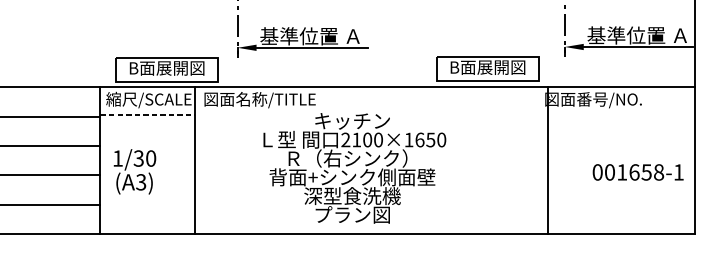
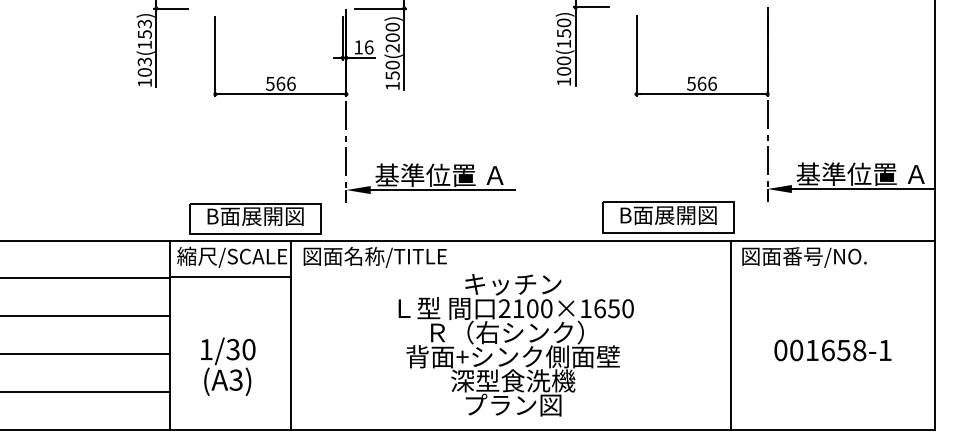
line: (147, 114) -> (230, 276), dashed -> solid
line: (547, 160) -> (731, 334), moved
text: (354, 168) -> (515, 345), moved
text: (135, 171) -> (228, 366), moved
text: (637, 172) -> (832, 350), moved

